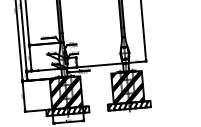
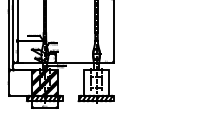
hatch: (127, 86) -> (96, 82), removed

